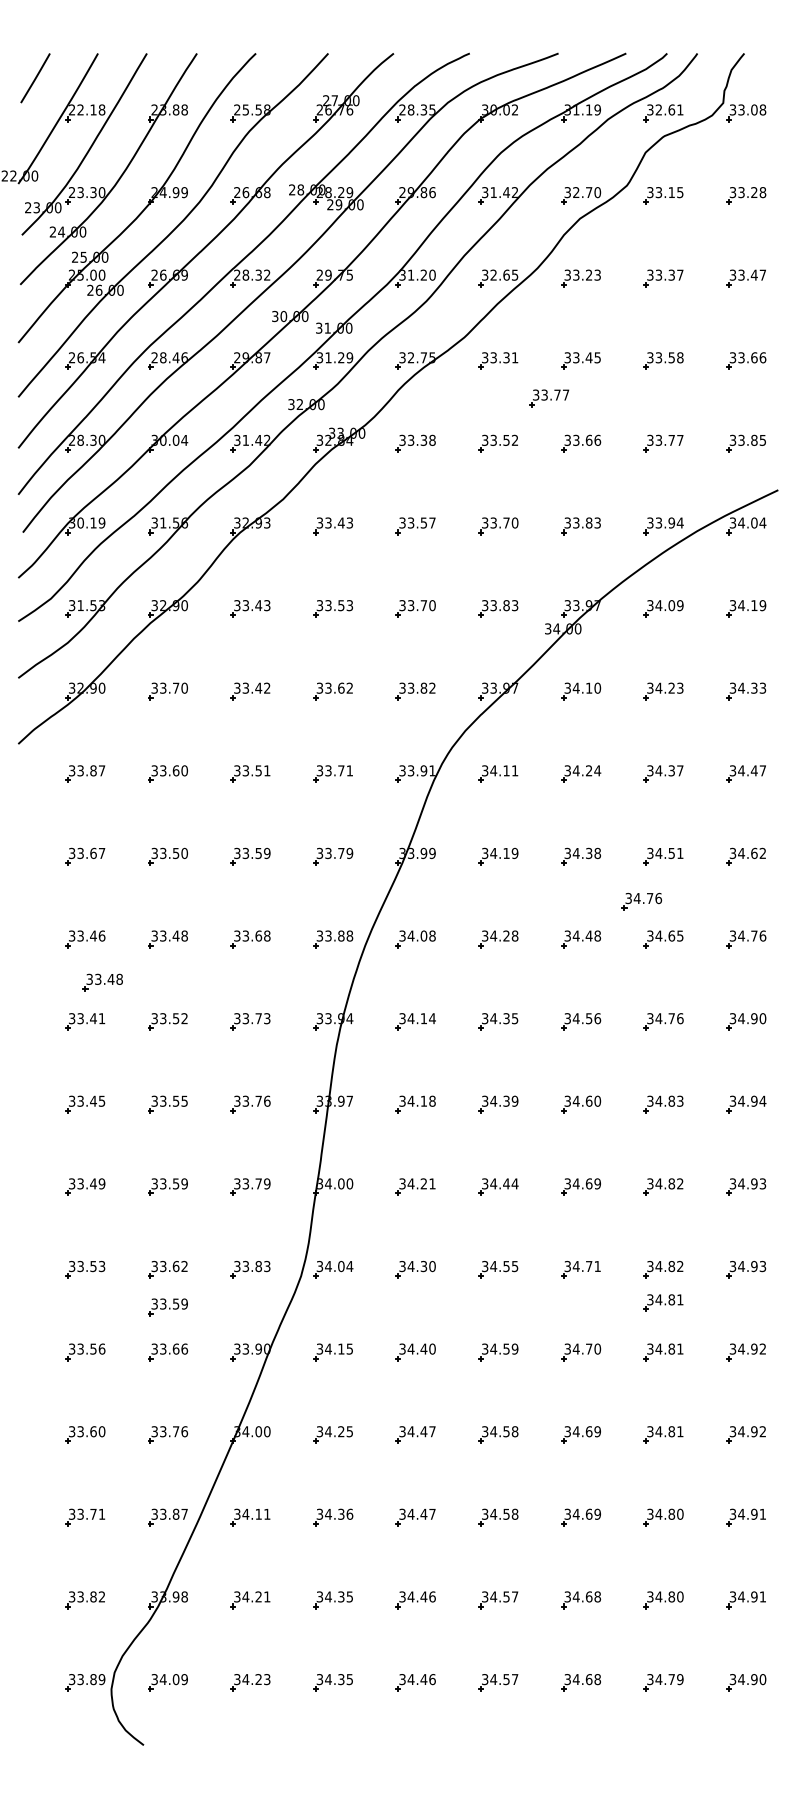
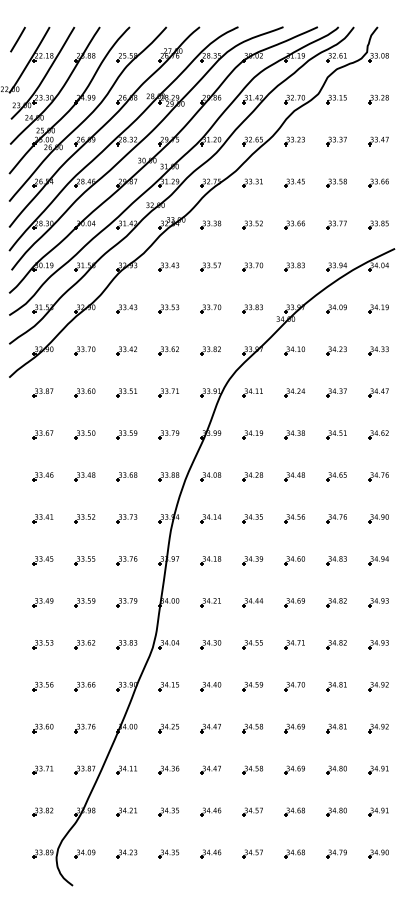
part: (548, 397) -> (278, 201), removed
part: (641, 901) -> (325, 457), removed
part: (101, 982) -> (51, 498), removed
part: (662, 1303) -> (336, 661), removed
part: (166, 1307) -> (84, 663), removed

